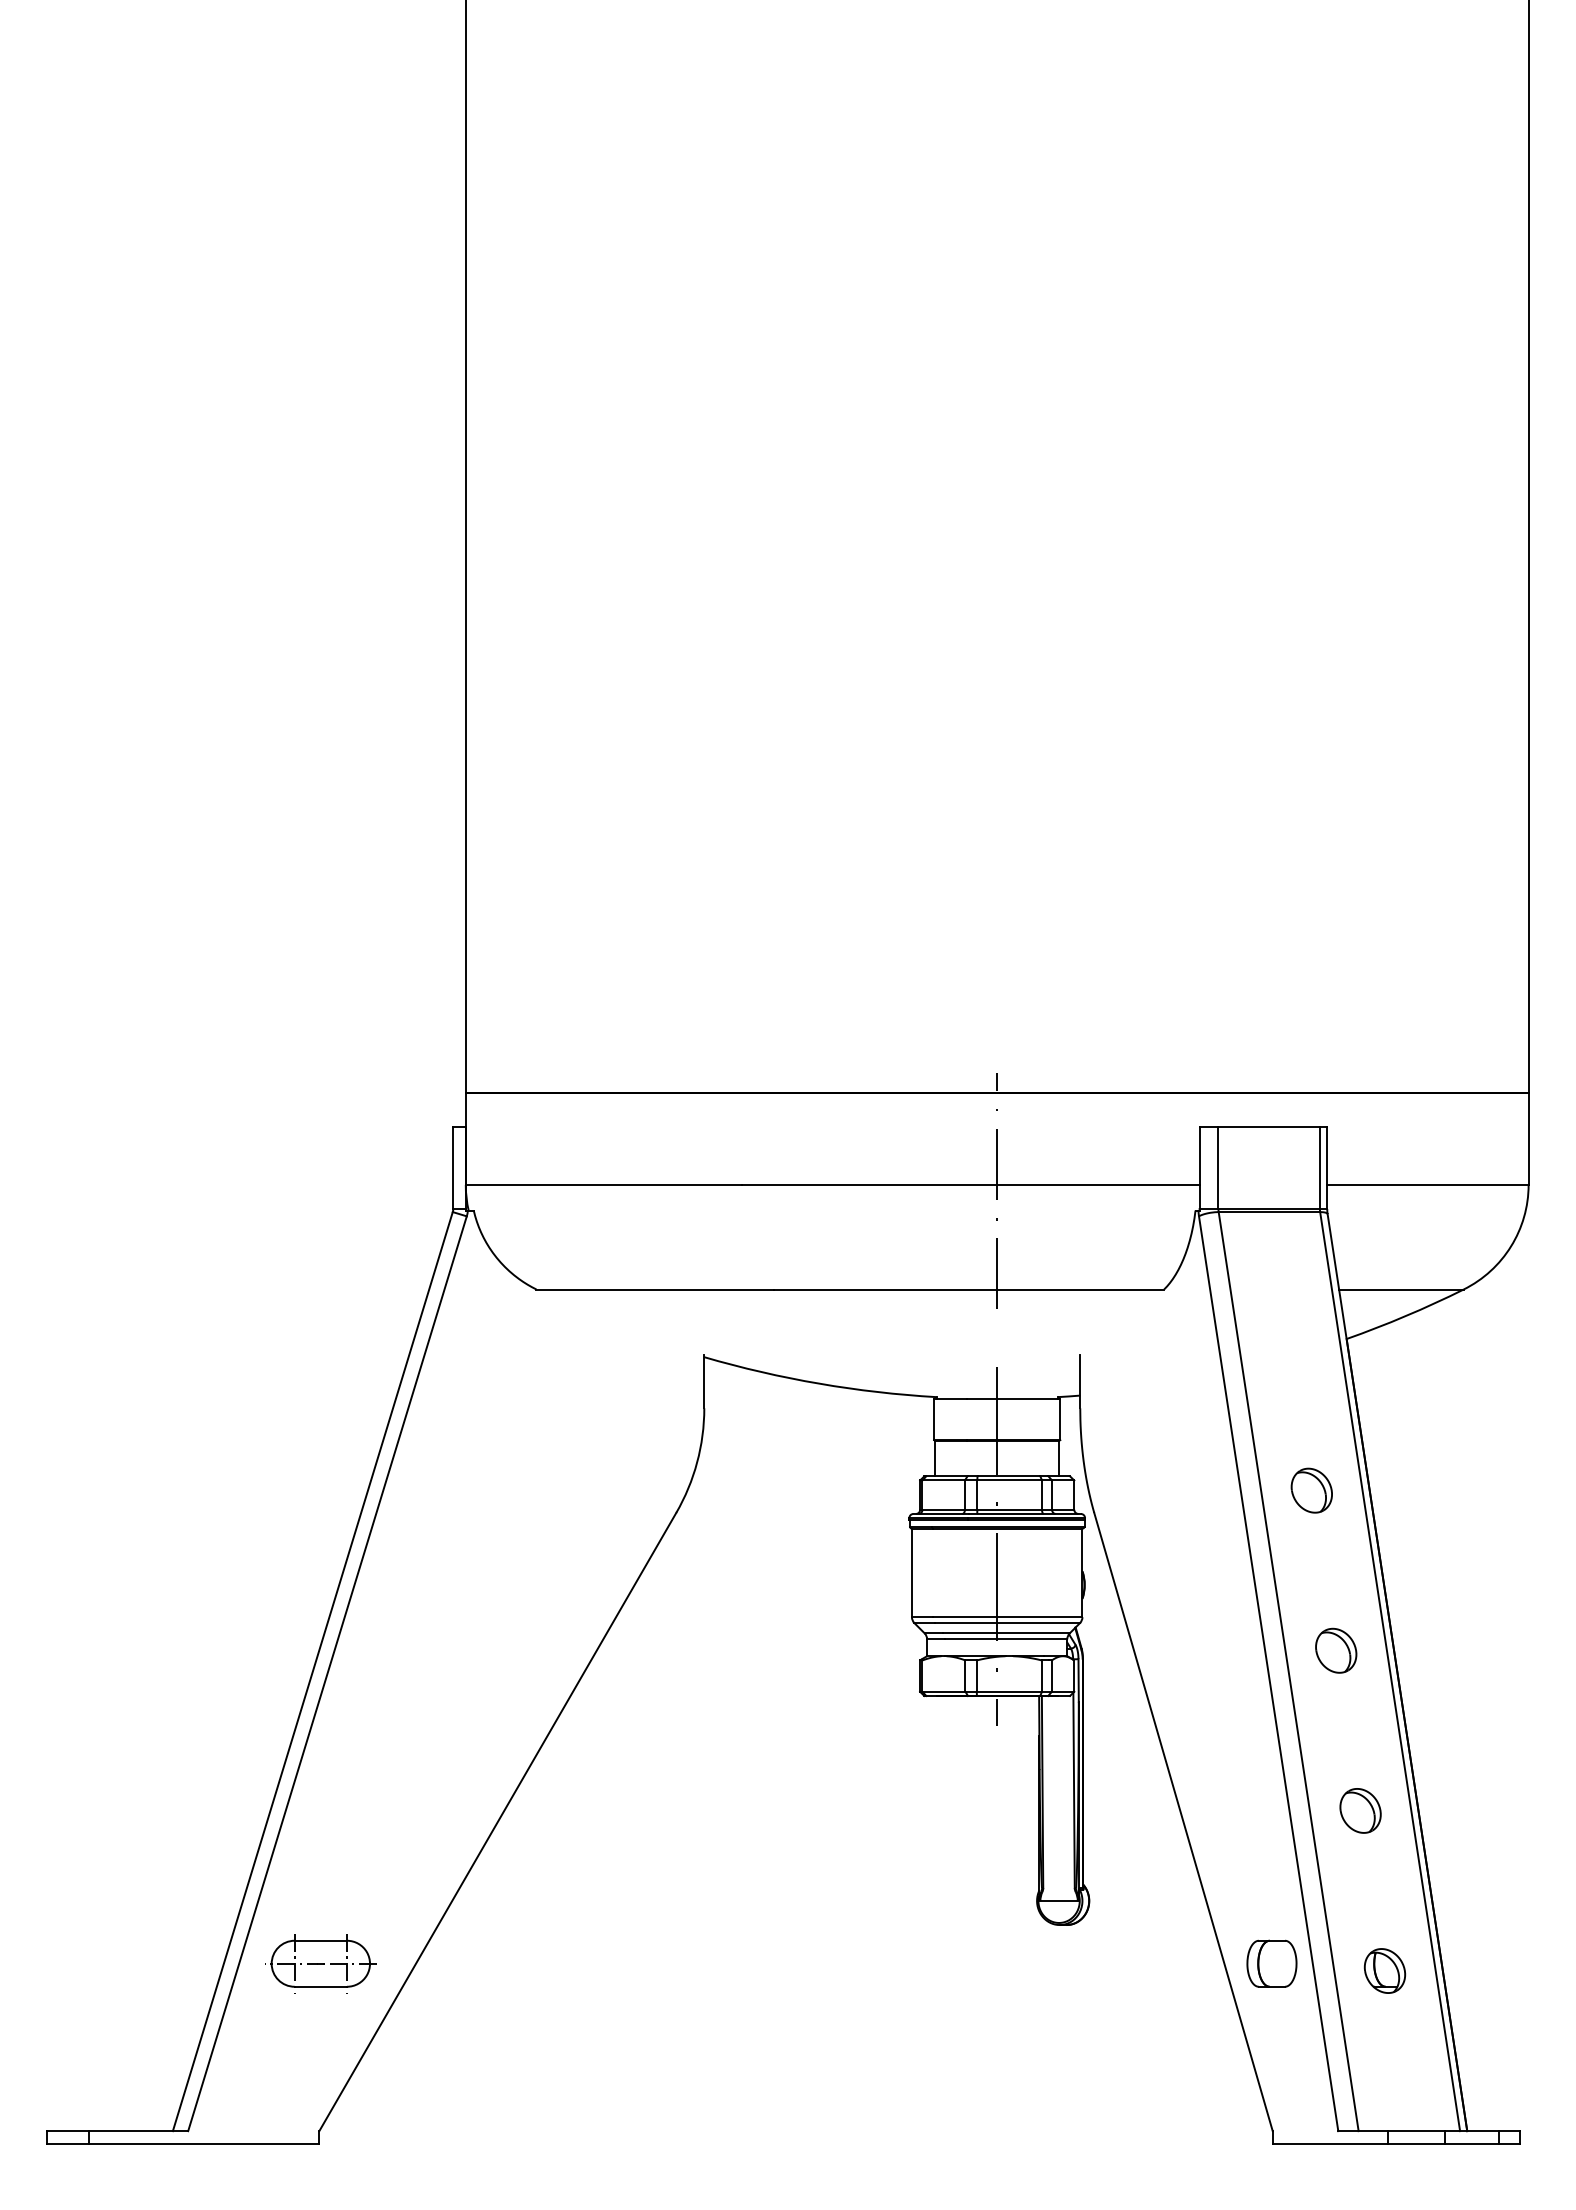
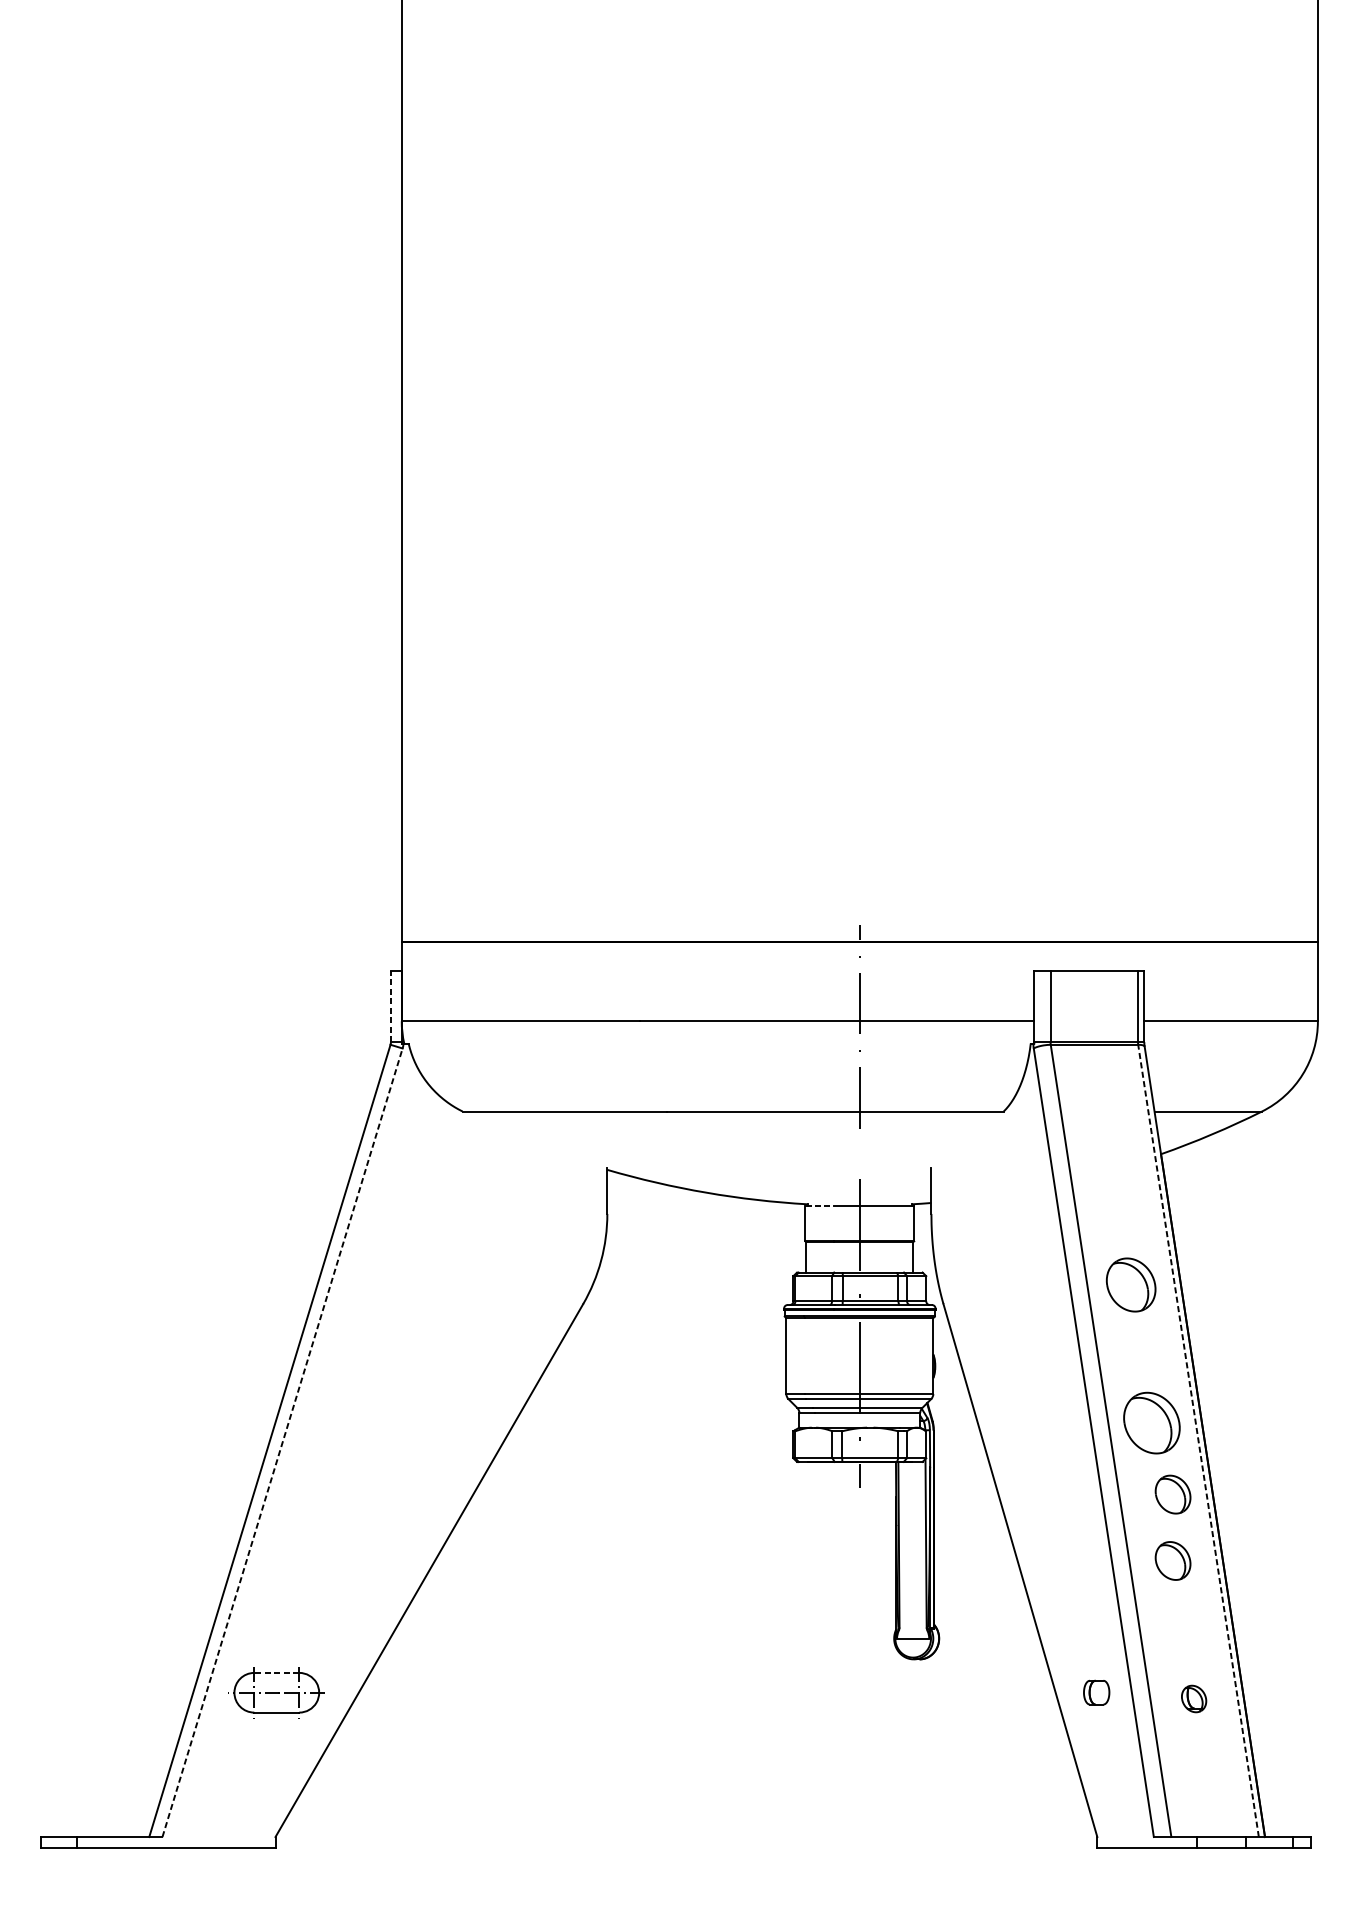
line: (453, 1167) -> (391, 1006), solid -> dashed
line: (951, 1398) -> (820, 1205), solid -> dashed
part: (1311, 1490) -> (1130, 1284), size x1.4
part: (1336, 1650) -> (1152, 1422), size x1.6
line: (1390, 1671) -> (1198, 1440), solid -> dashed
line: (327, 1673) -> (282, 1442), solid -> dashed
part: (1360, 1733) -> (1172, 1494), added
line: (320, 1940) -> (276, 1672), solid -> dashed
part: (1271, 1963) -> (1096, 1692), size x0.6
part: (1384, 1970) -> (1193, 1698), size x0.7

